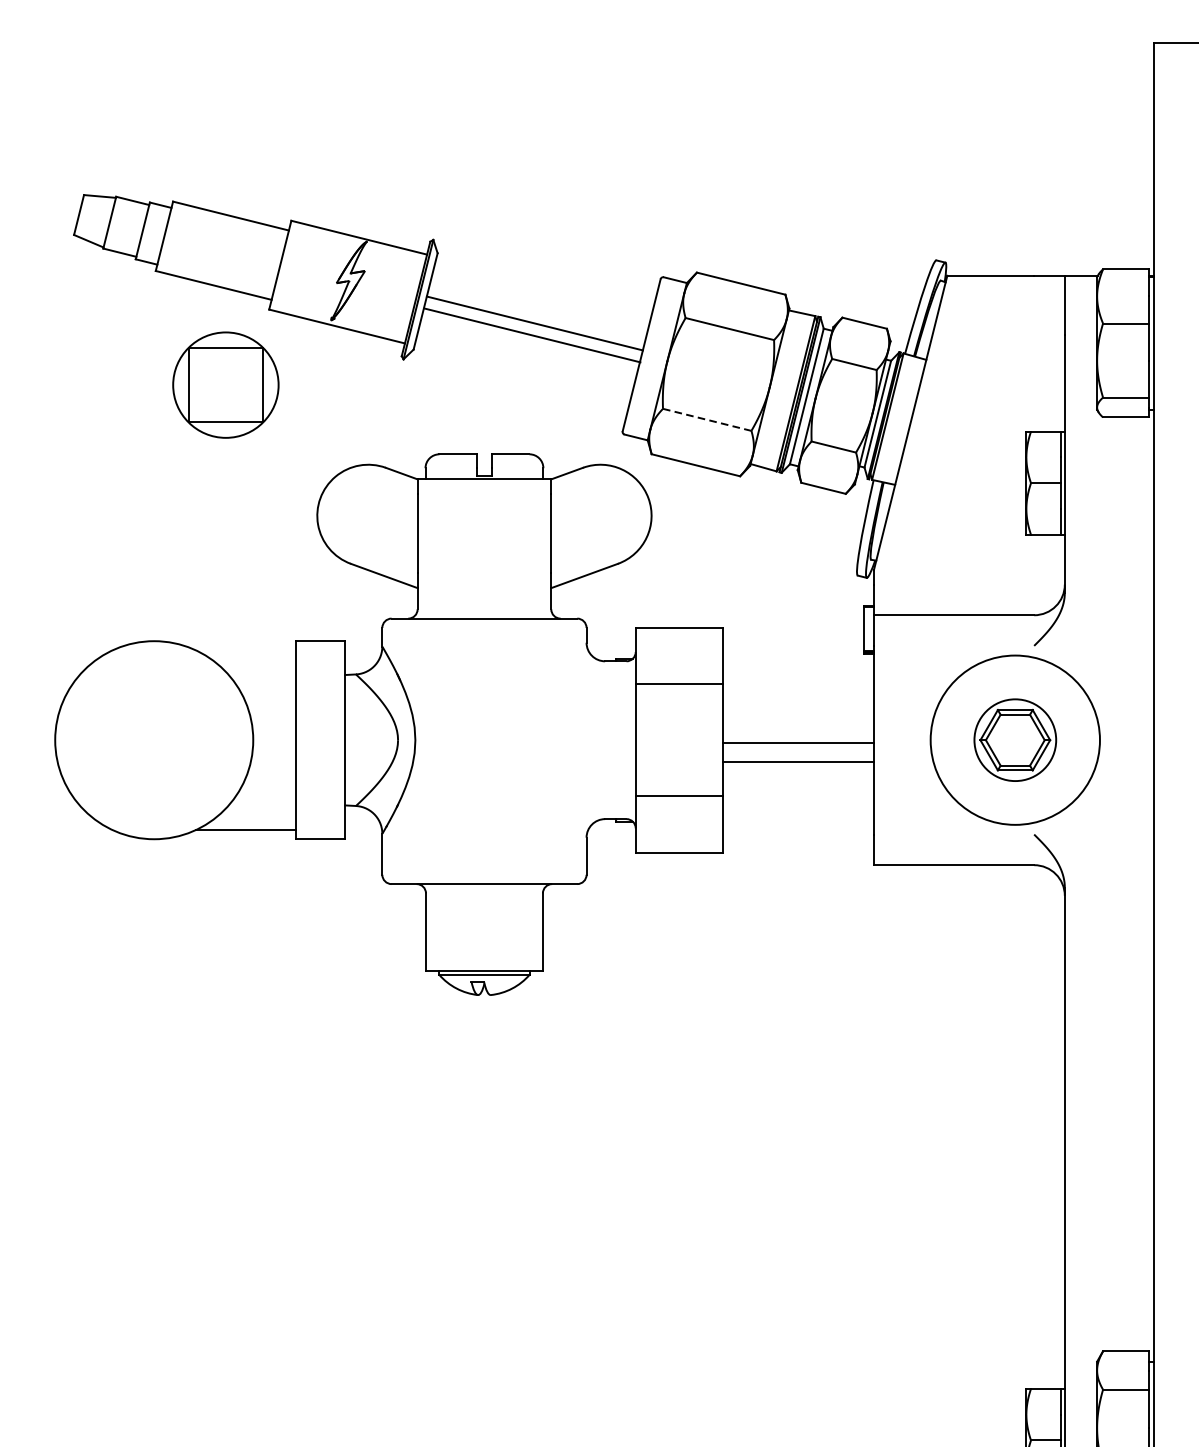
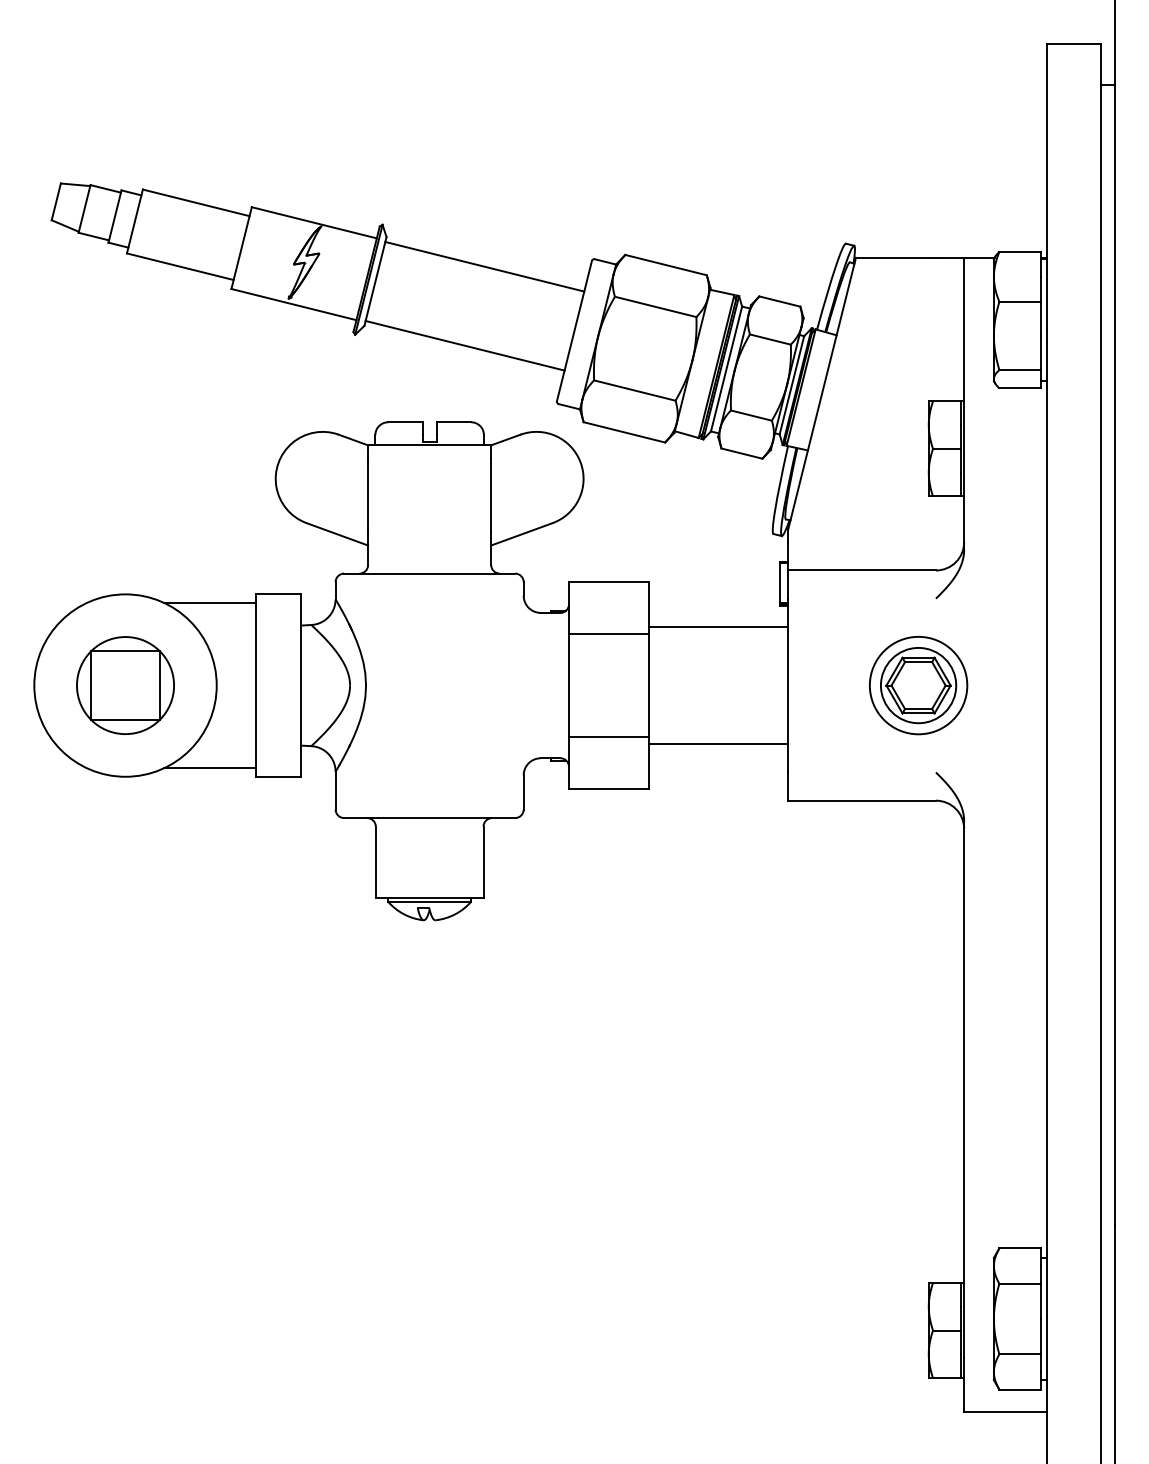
line: (534, 323) -> (464, 345), moved
line: (532, 335) -> (484, 266), moved
part: (225, 385) -> (125, 685), moved
line: (706, 419) -> (634, 390), dashed -> solid
line: (245, 651) -> (209, 603), added
circle: (1015, 740) -> (918, 685), size x0.62
line: (798, 742) -> (718, 626), moved
line: (798, 761) -> (718, 744), moved

